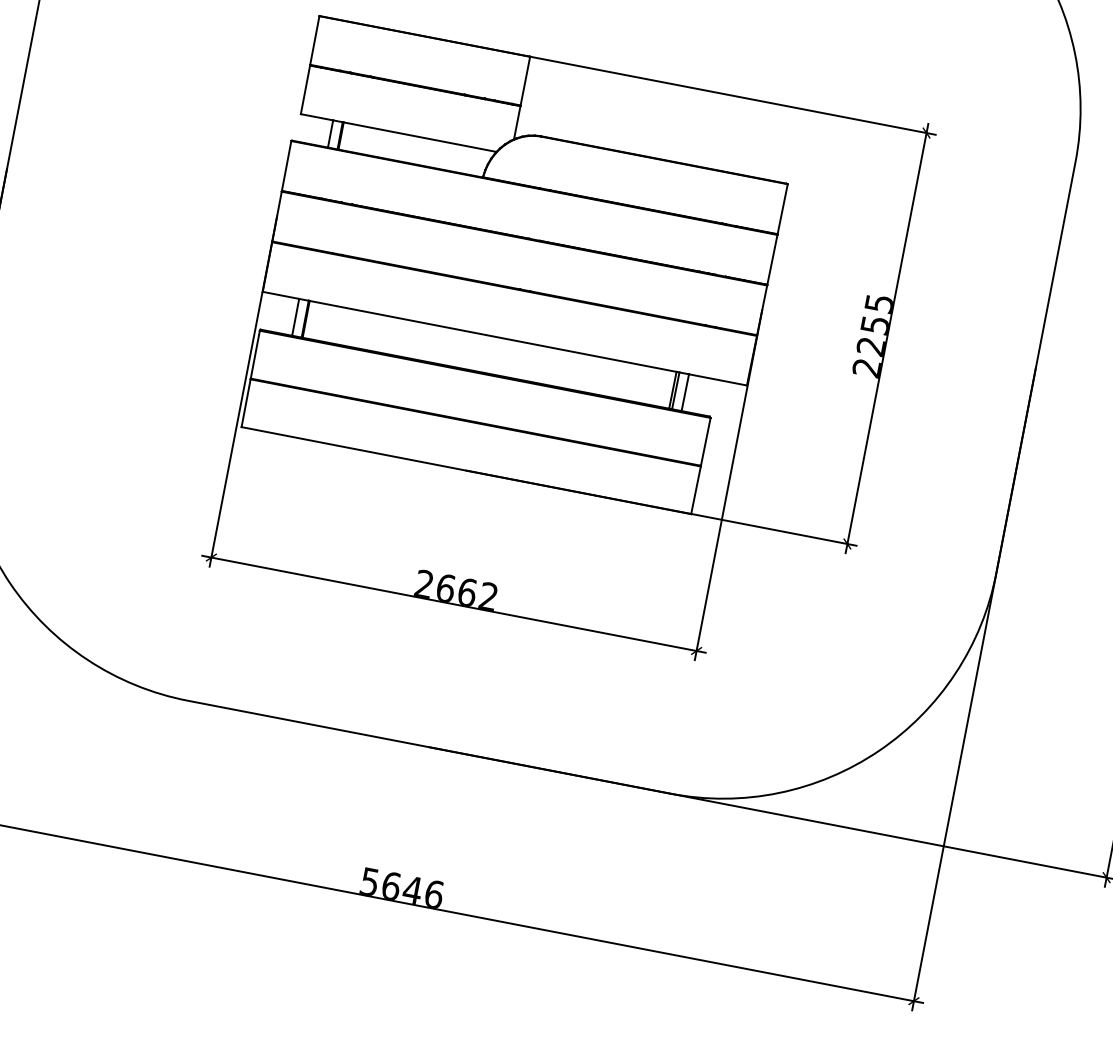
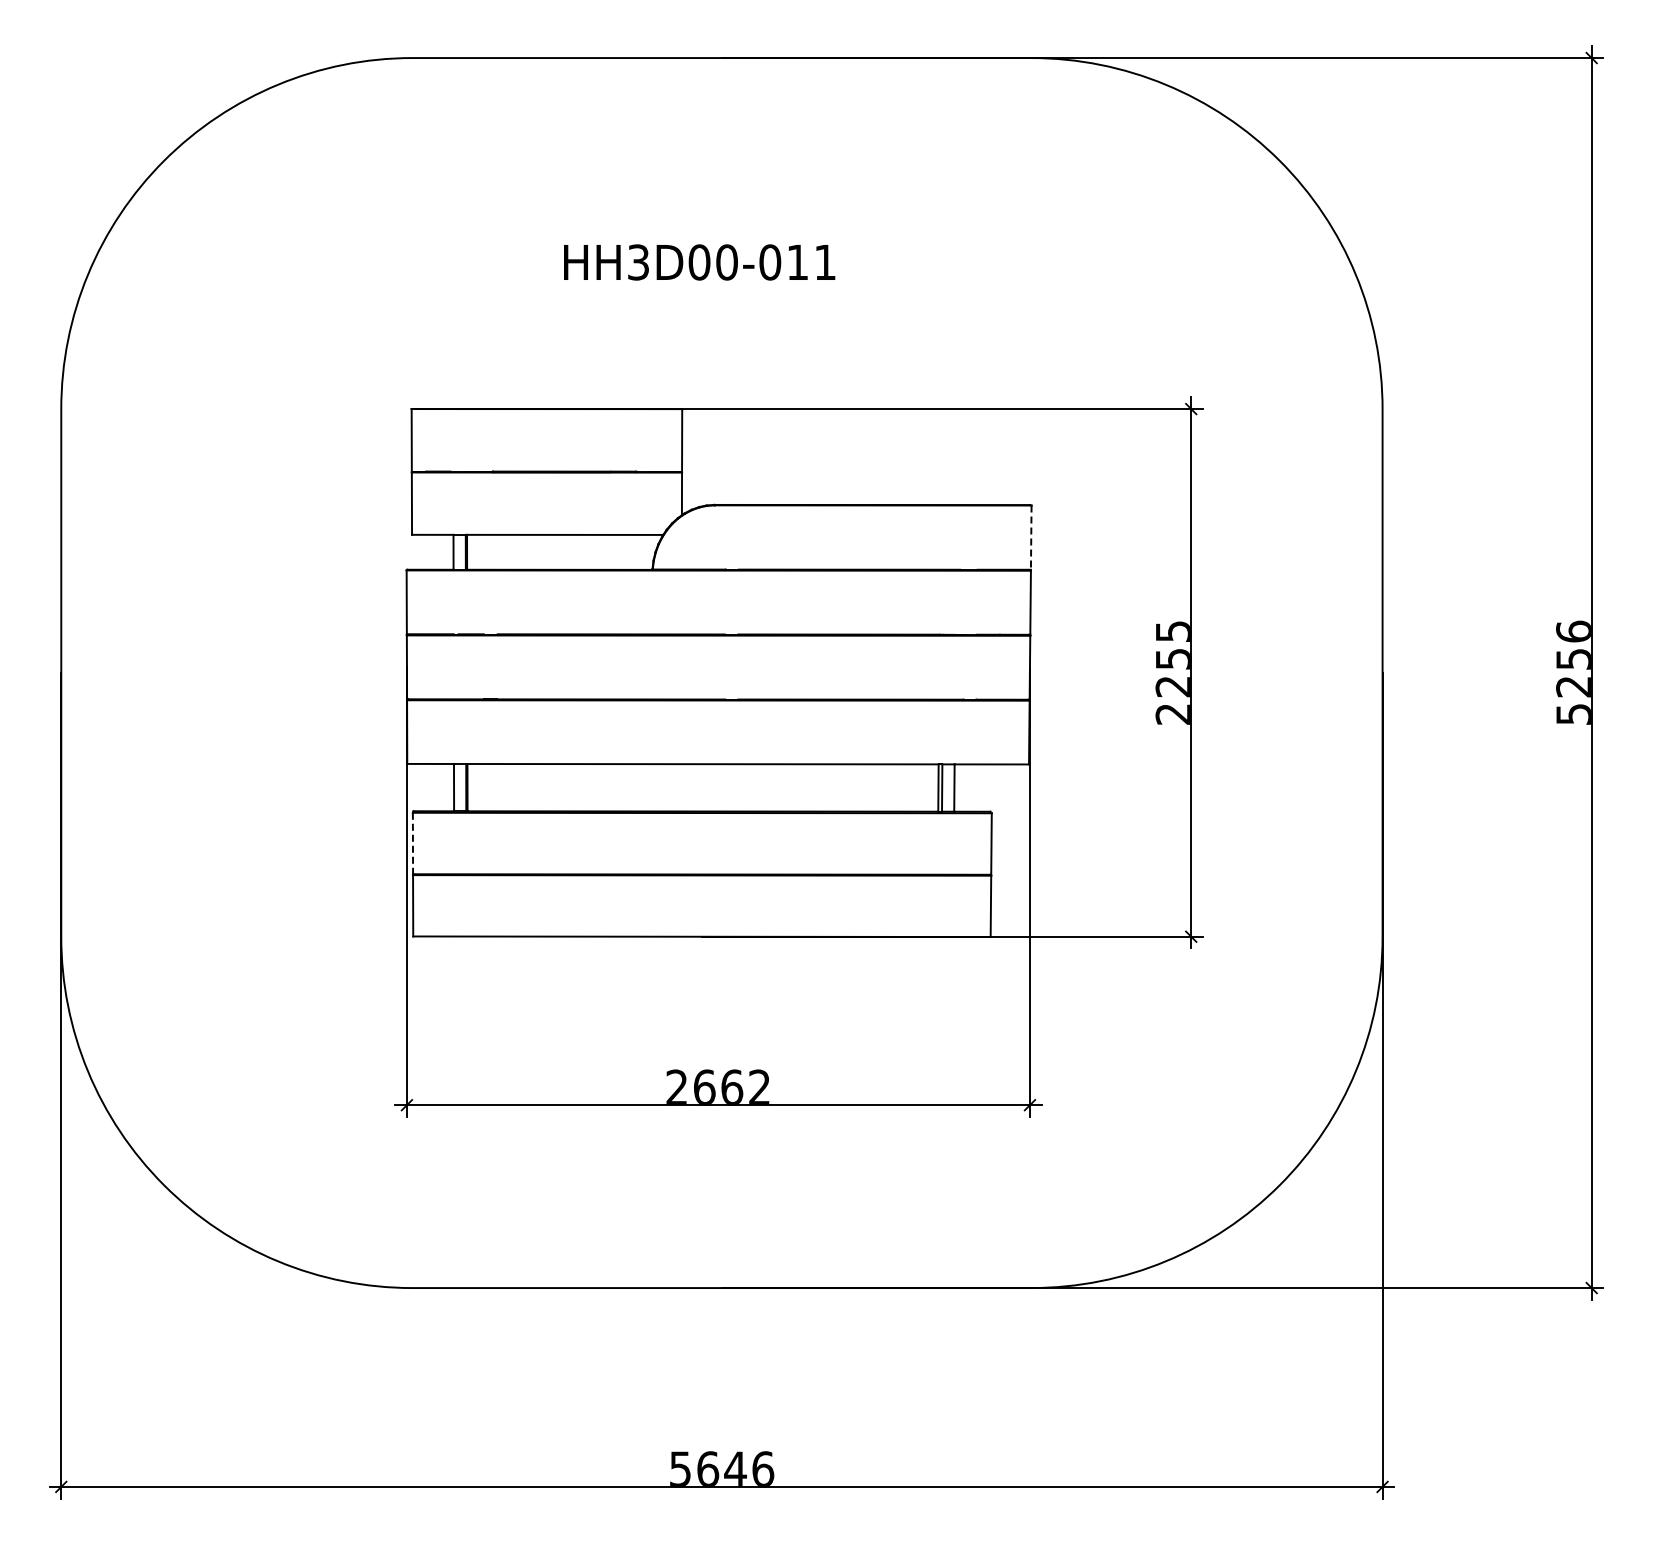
line: (782, 209) -> (1031, 538), solid -> dashed
line: (254, 354) -> (412, 843), solid -> dashed

